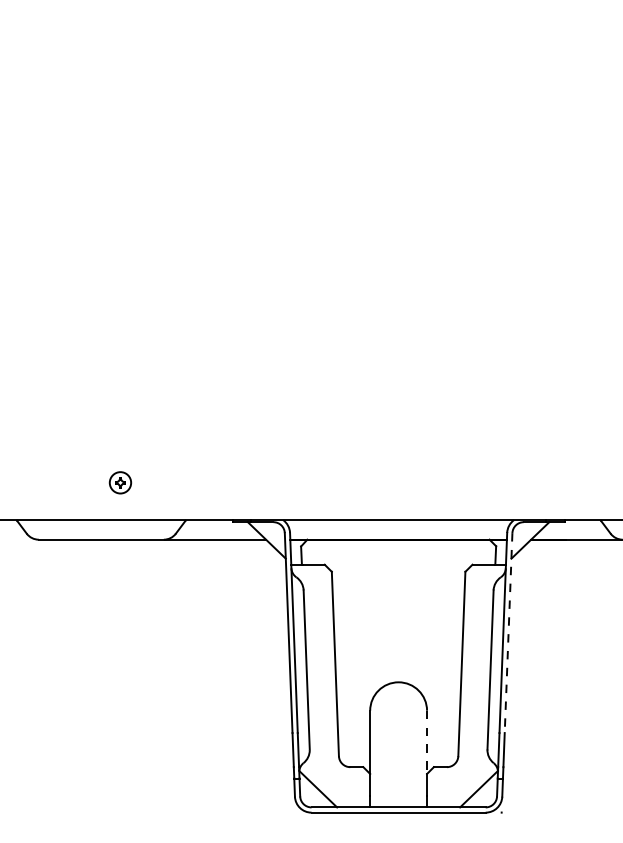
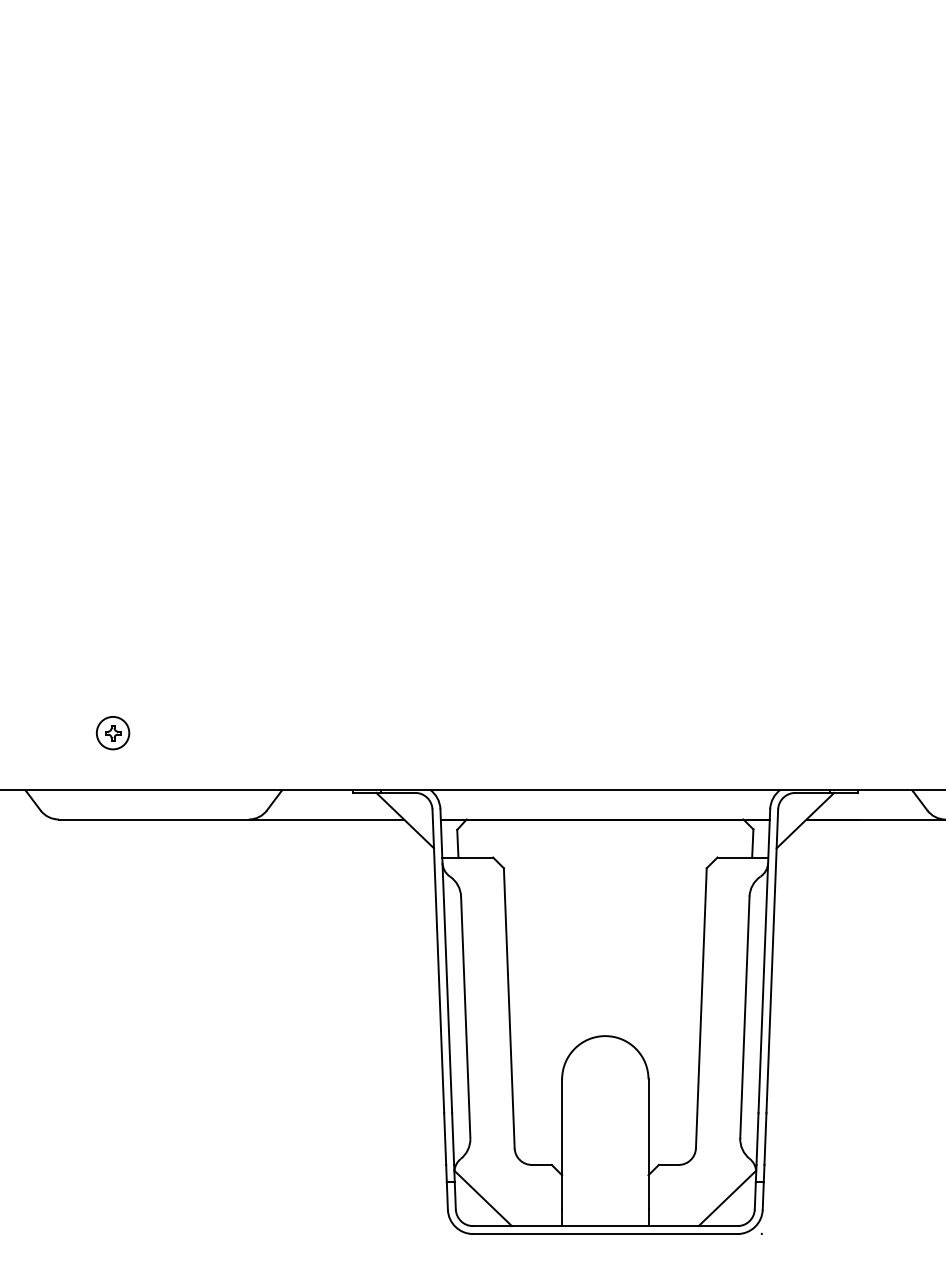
part: (120, 482) -> (113, 732), moved
line: (508, 633) -> (772, 961), dashed -> solid
line: (427, 742) -> (649, 1127), dashed -> solid

